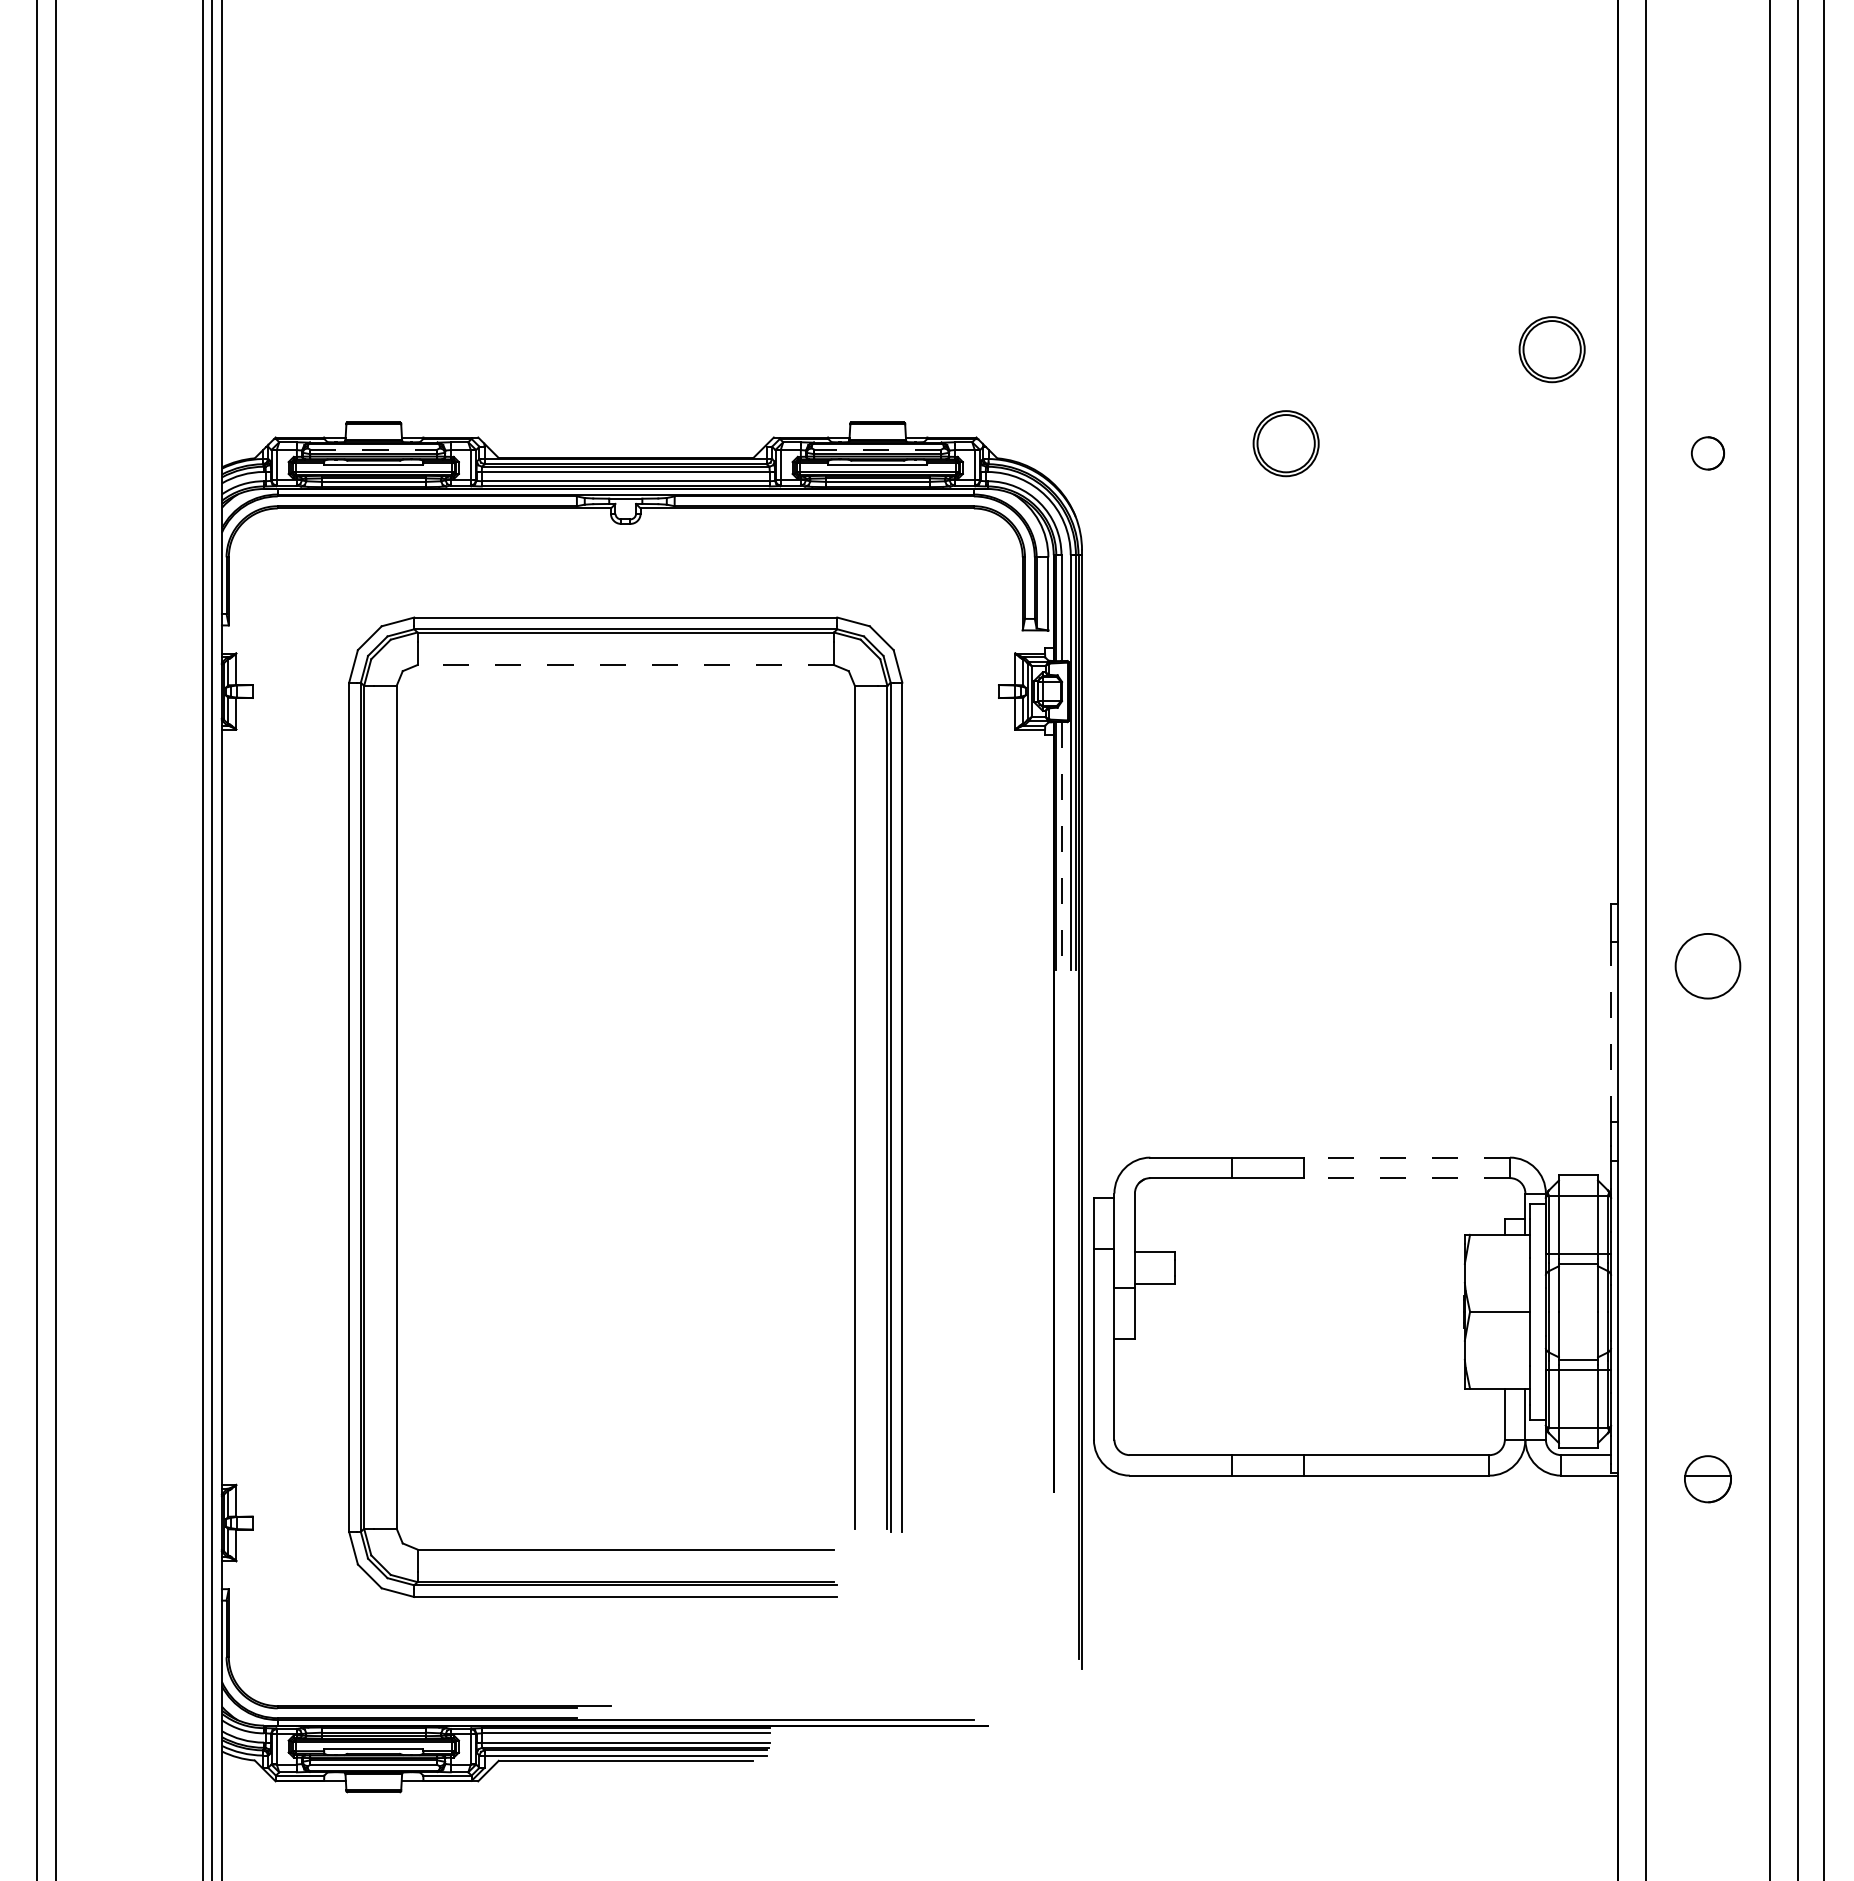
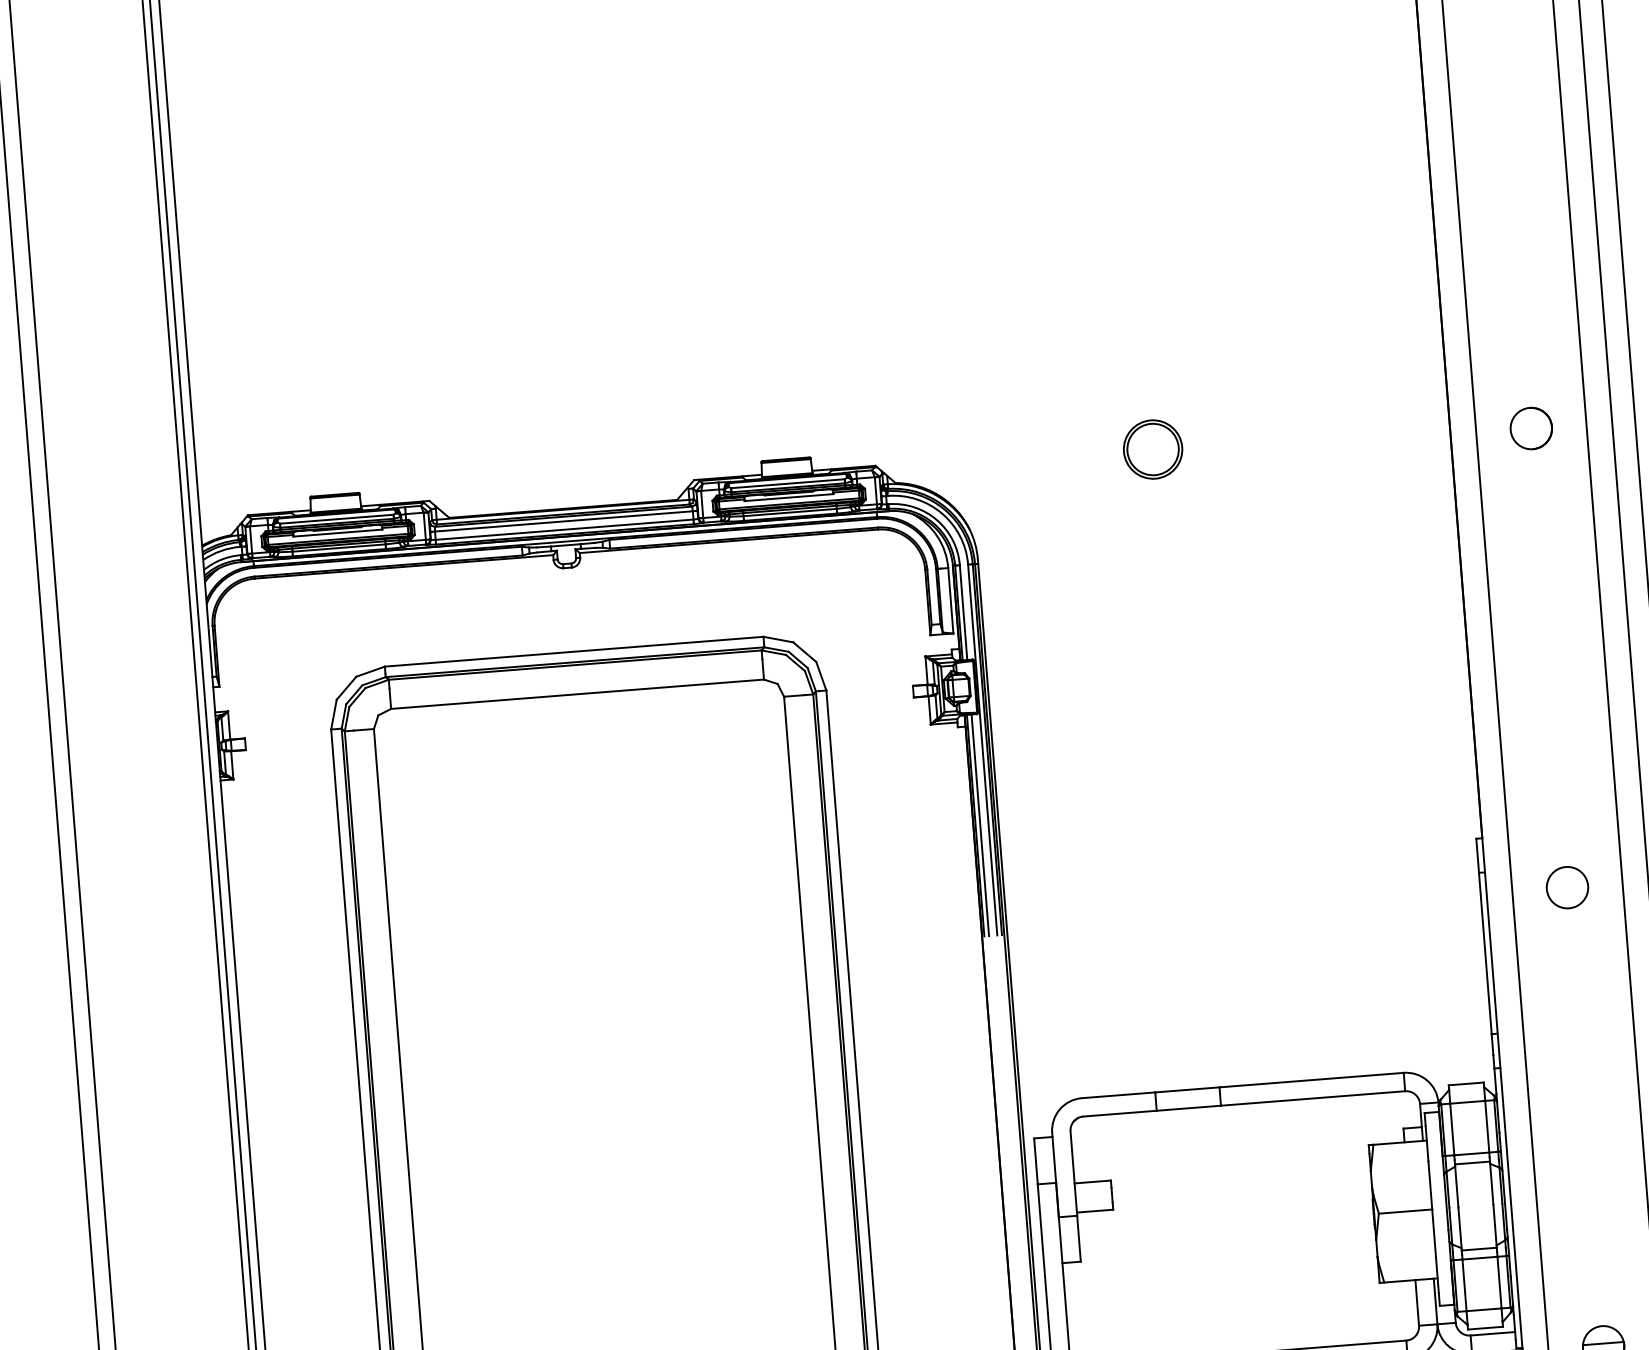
part: (1551, 349) -> (1383, 346), removed
line: (374, 449) -> (337, 518), dashed -> solid
line: (877, 449) -> (787, 483), dashed -> solid
circle: (1707, 453) -> (1530, 428), size x1.43
line: (625, 665) -> (577, 694), dashed -> solid
line: (1061, 845) -> (980, 825), dashed -> solid
circle: (1707, 966) -> (1567, 887), size x0.71
line: (1611, 1031) -> (1485, 952), dashed -> solid
line: (1407, 1157) -> (1311, 1079), dashed -> solid
line: (1407, 1178) -> (1313, 1098), dashed -> solid

